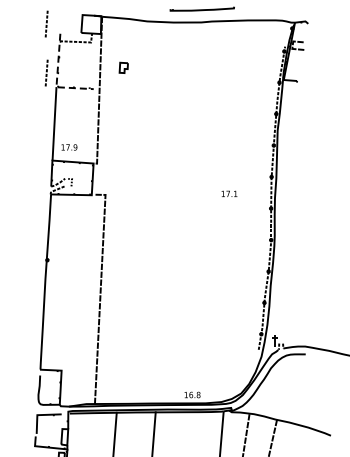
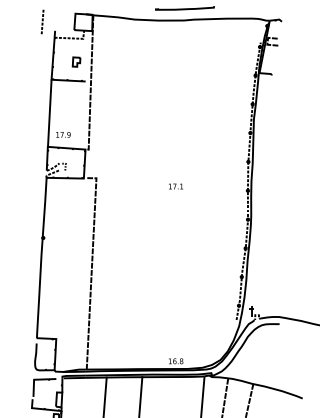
part: (123, 67) -> (76, 61), moved
part: (46, 72) -> (42, 66), removed
line: (56, 80) -> (51, 73), dashed -> solid
text: (229, 193) -> (176, 186), moved

